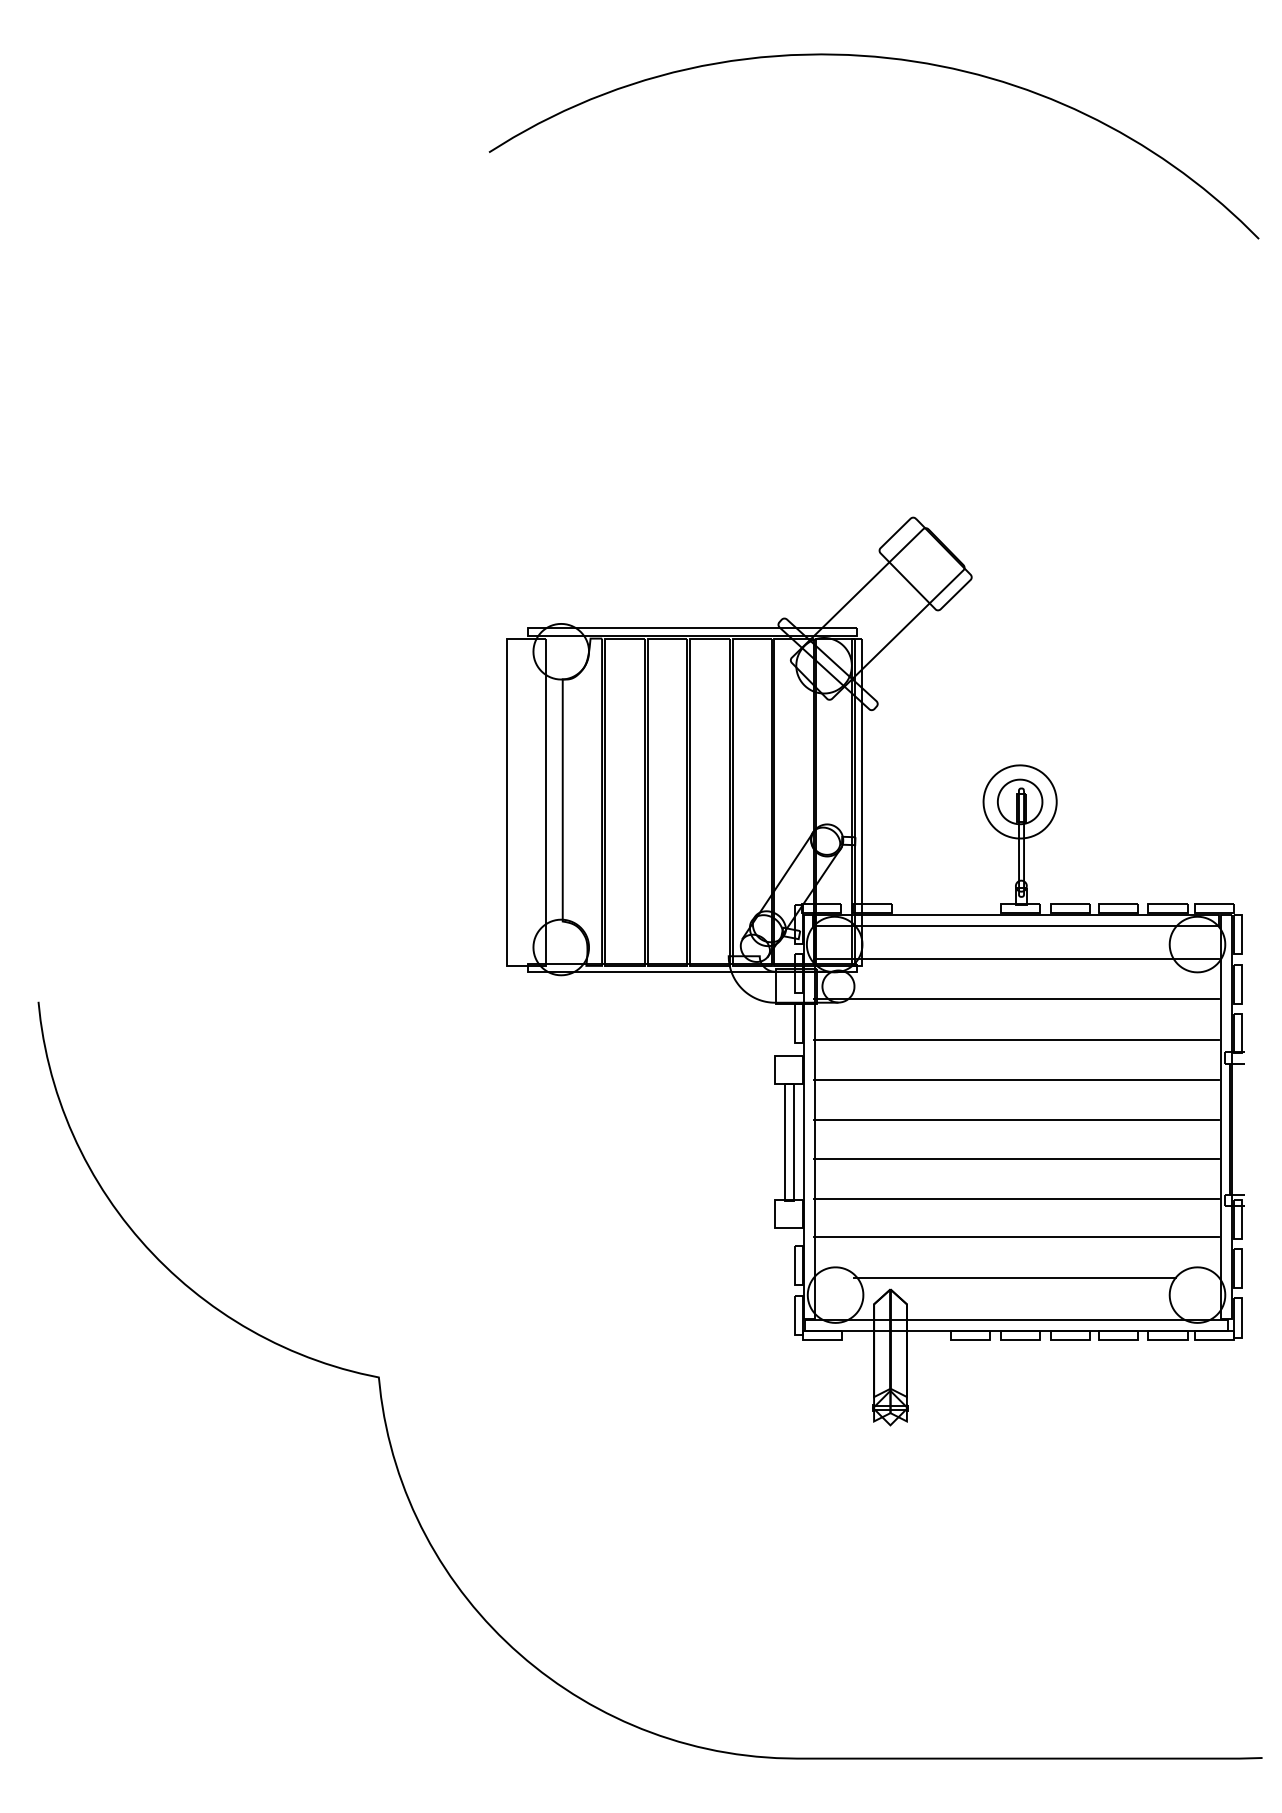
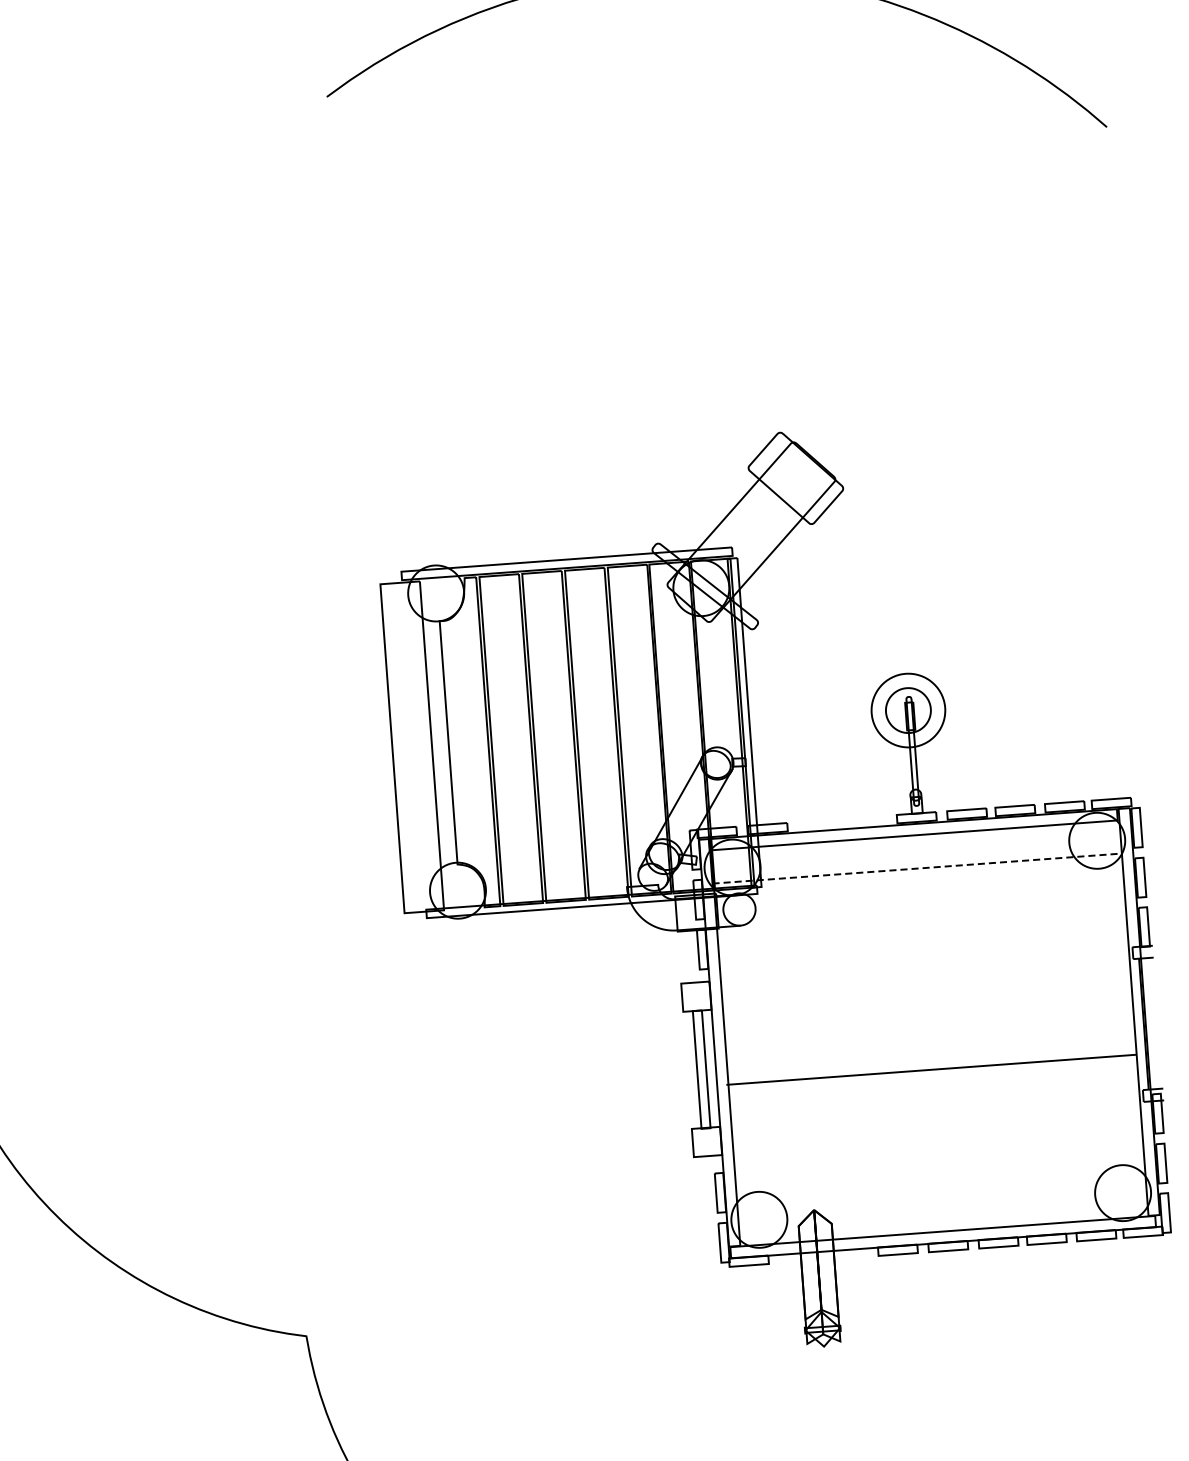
line: (1016, 958) -> (916, 868), solid -> dashed
line: (1016, 999) -> (919, 909), removed
line: (1016, 1039) -> (922, 949), removed
line: (1016, 1080) -> (925, 990), removed
line: (1016, 1119) -> (928, 1029), removed
line: (1016, 1198) -> (934, 1109), removed
line: (1016, 1237) -> (936, 1148), removed
line: (1014, 1277) -> (937, 1188), removed

